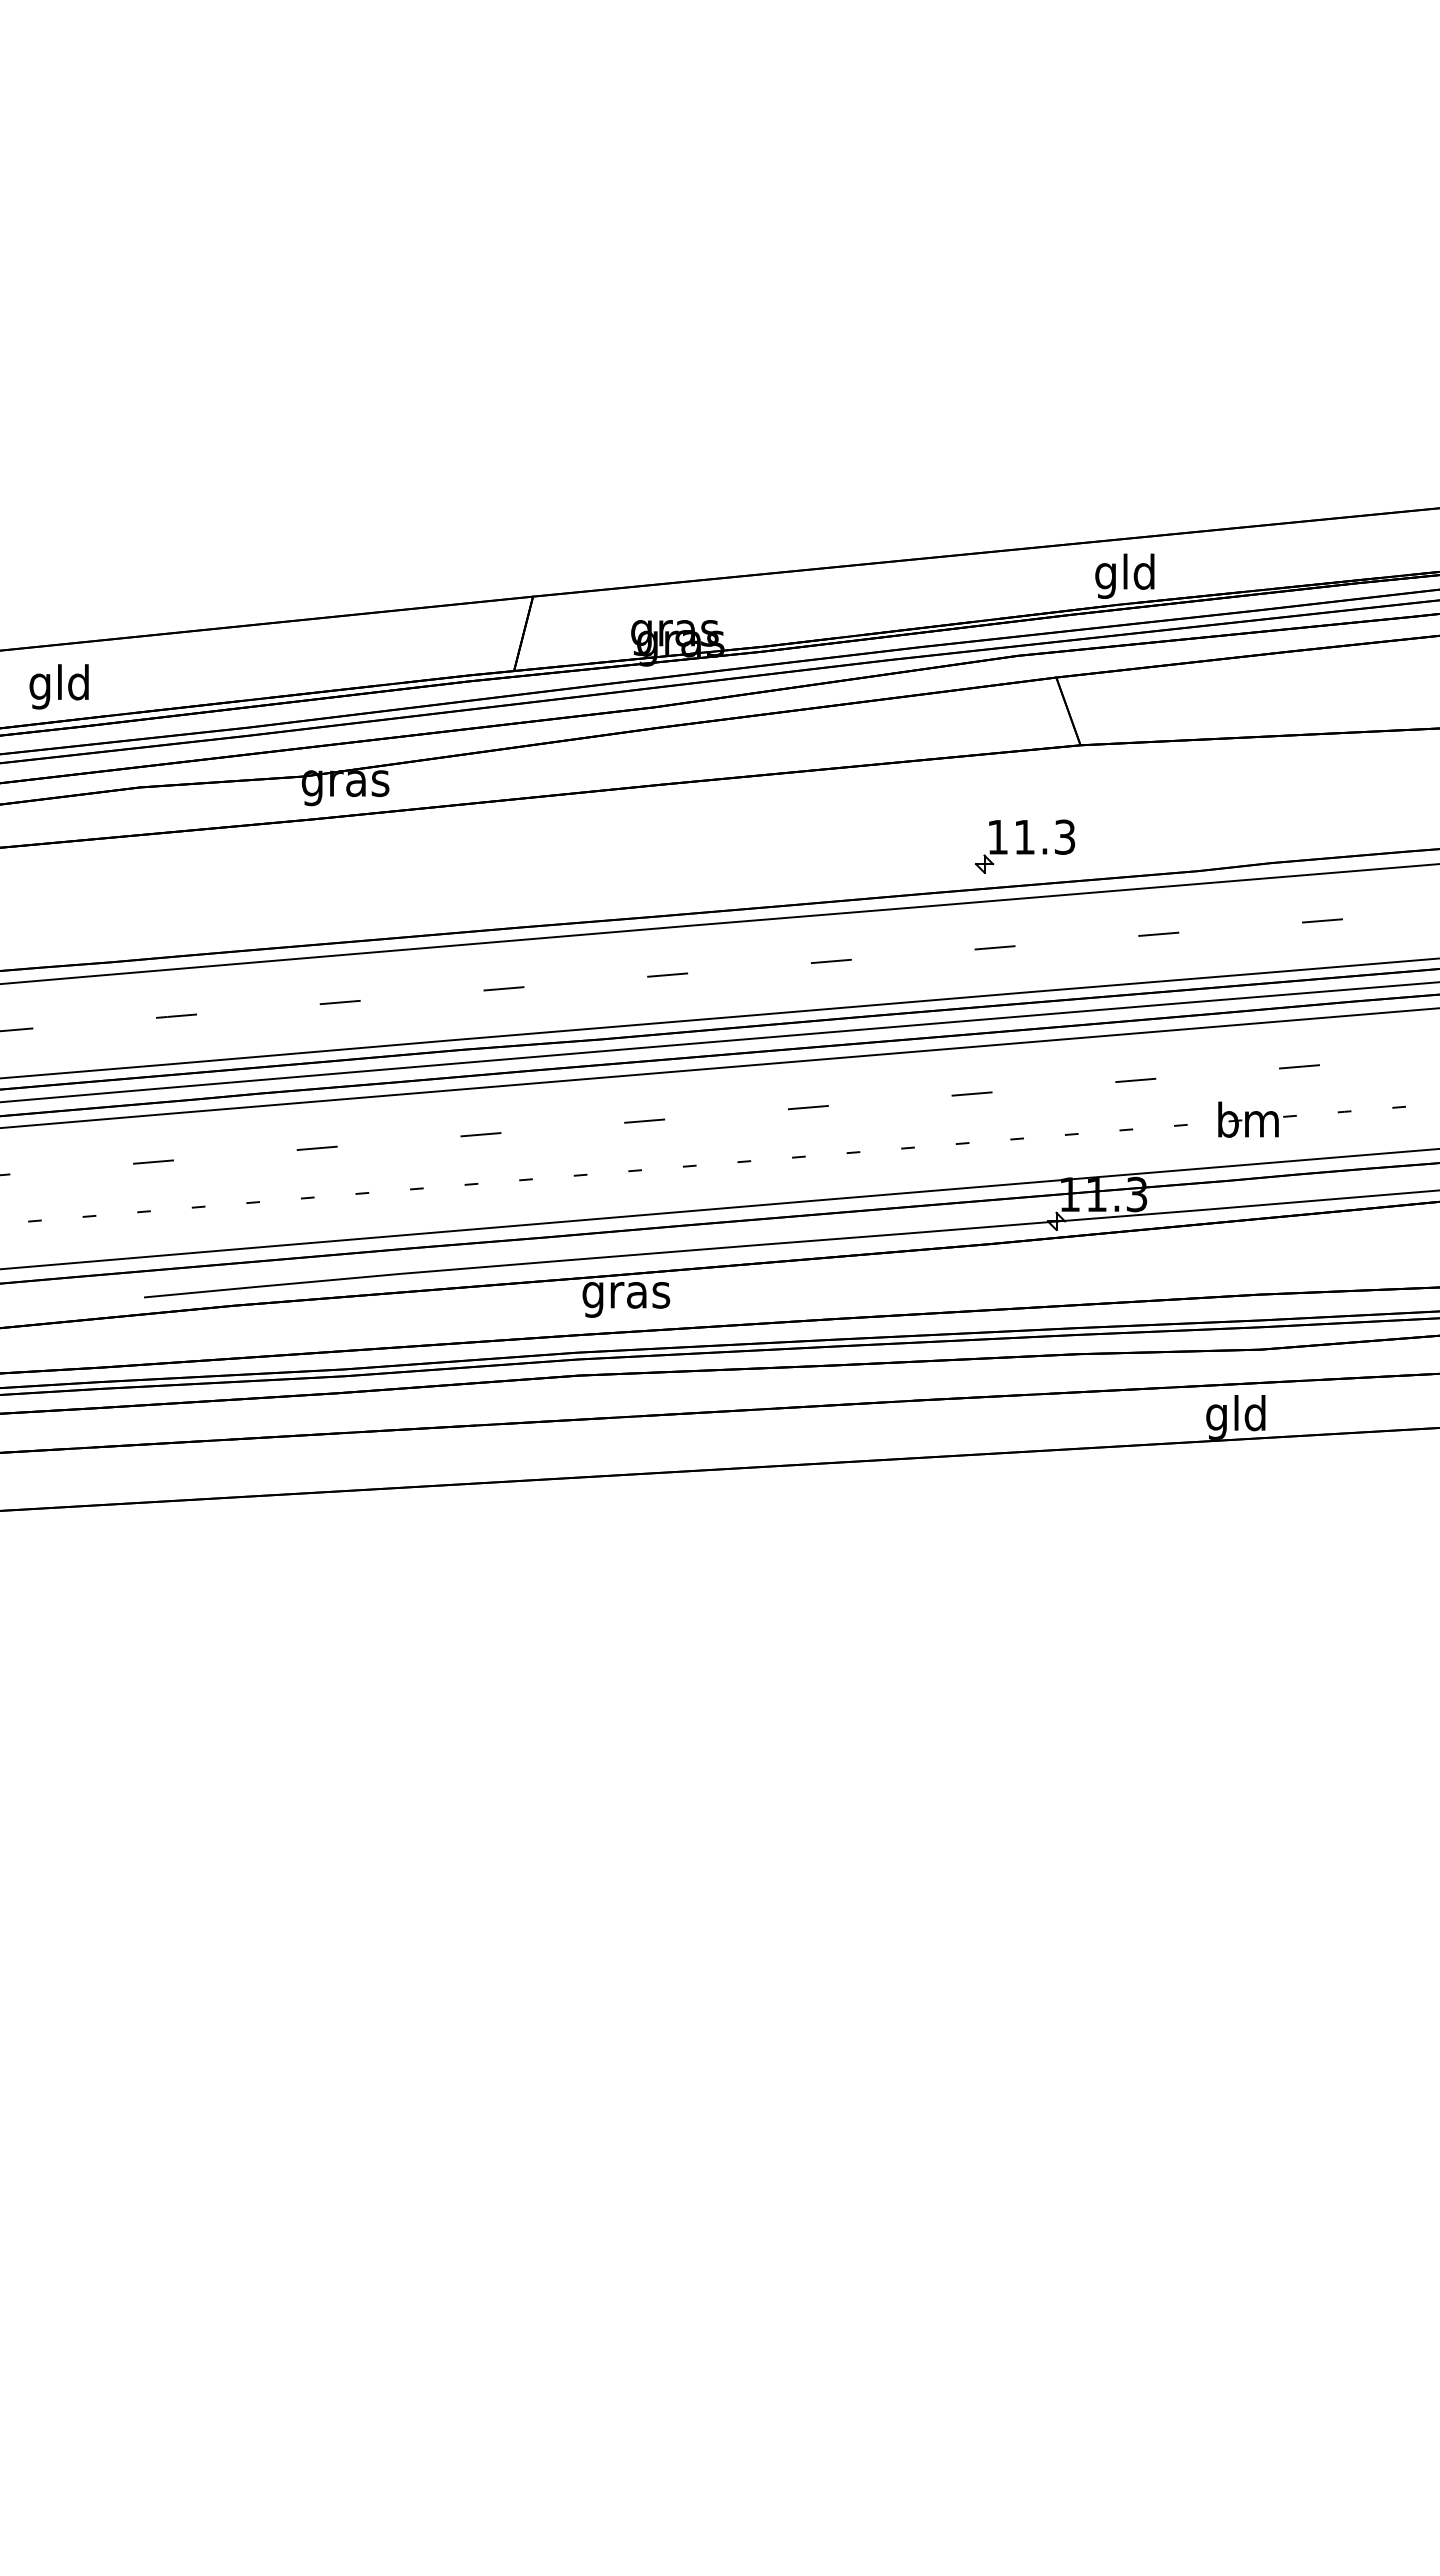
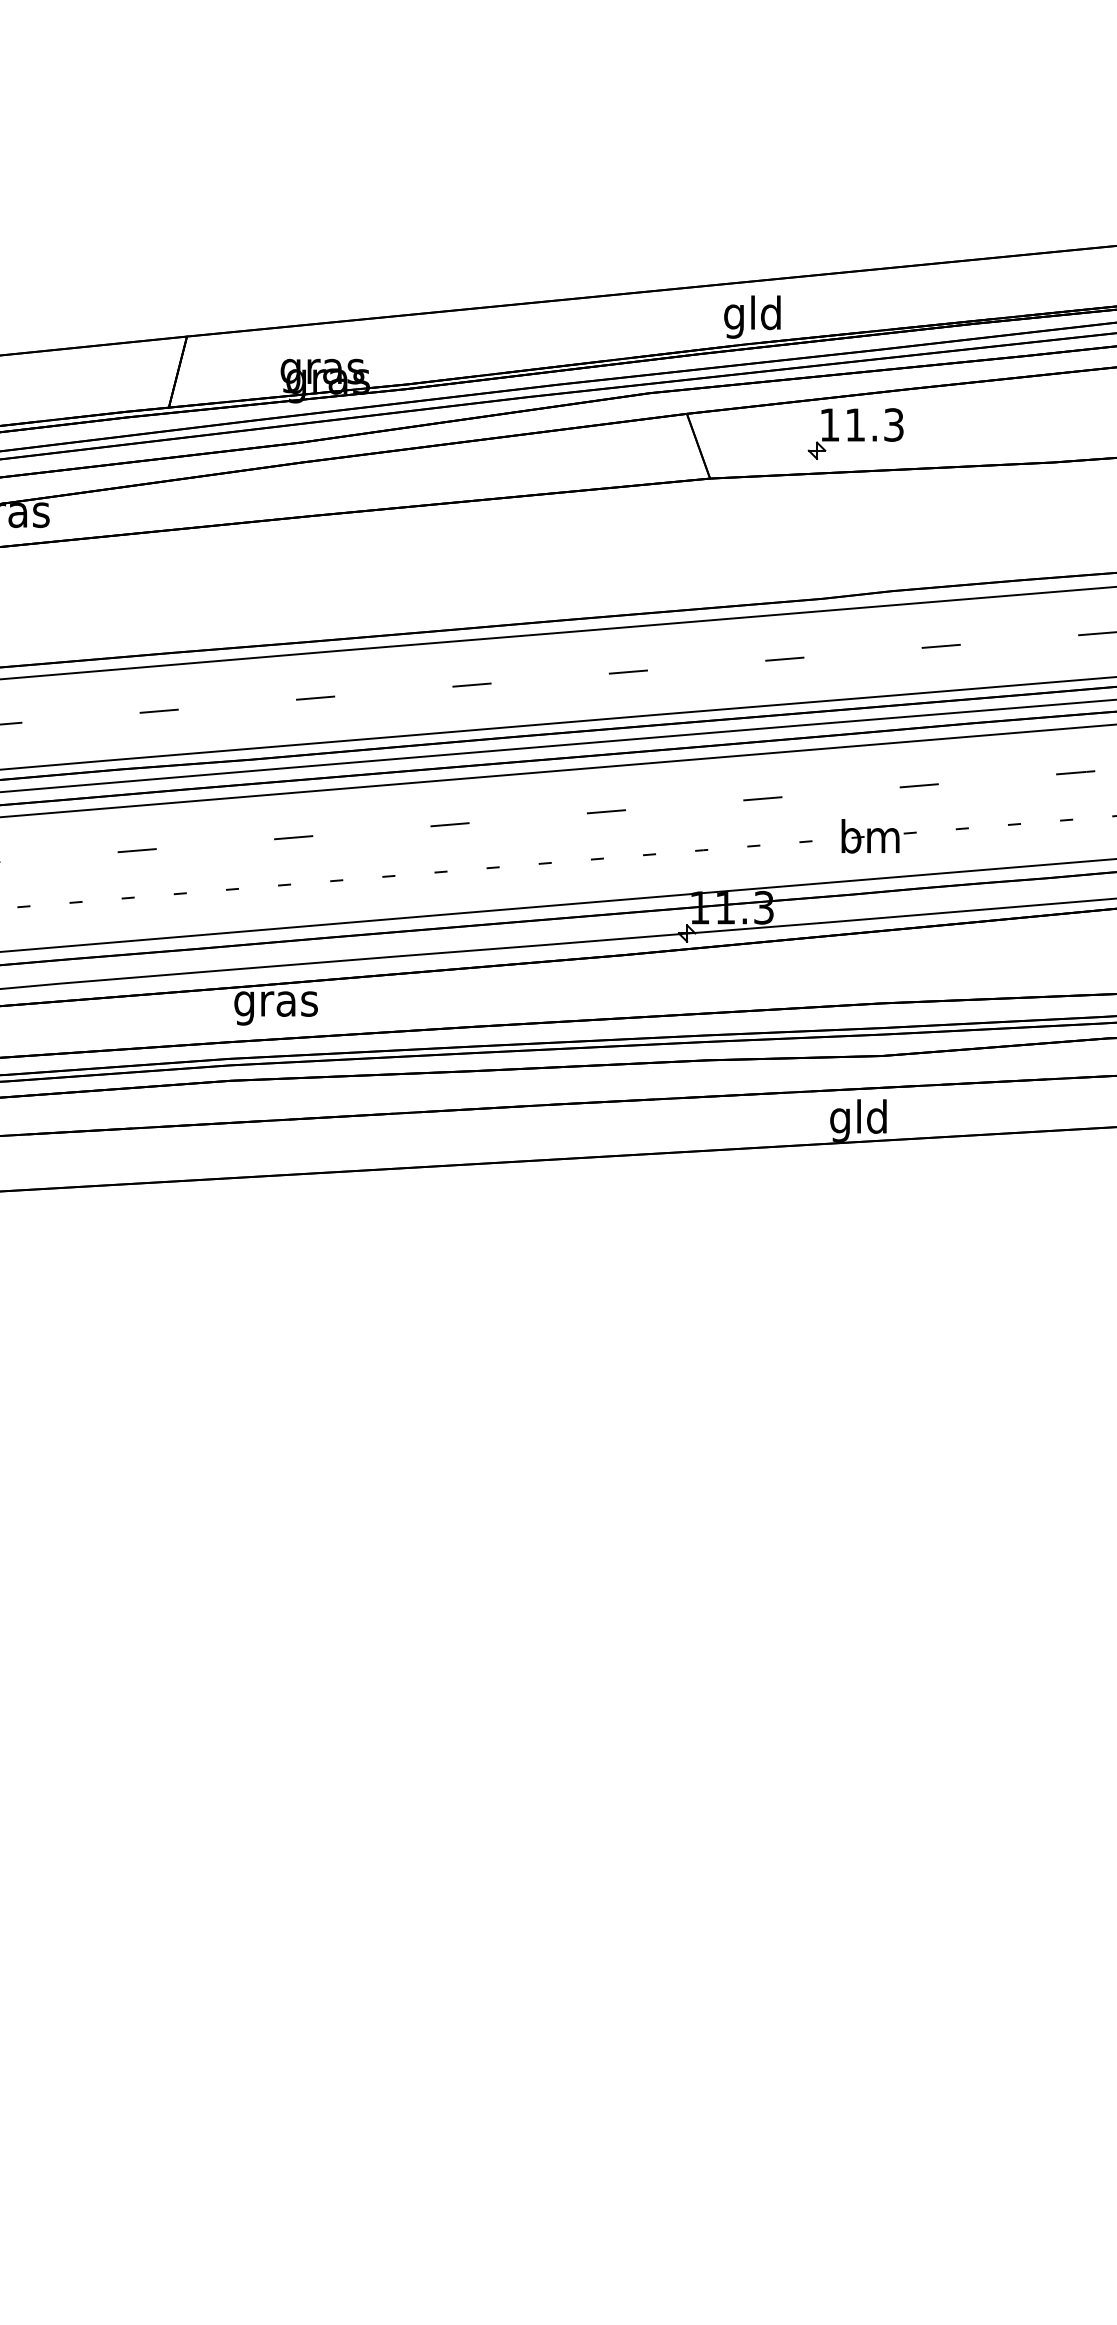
part: (1025, 846) -> (856, 433), moved

